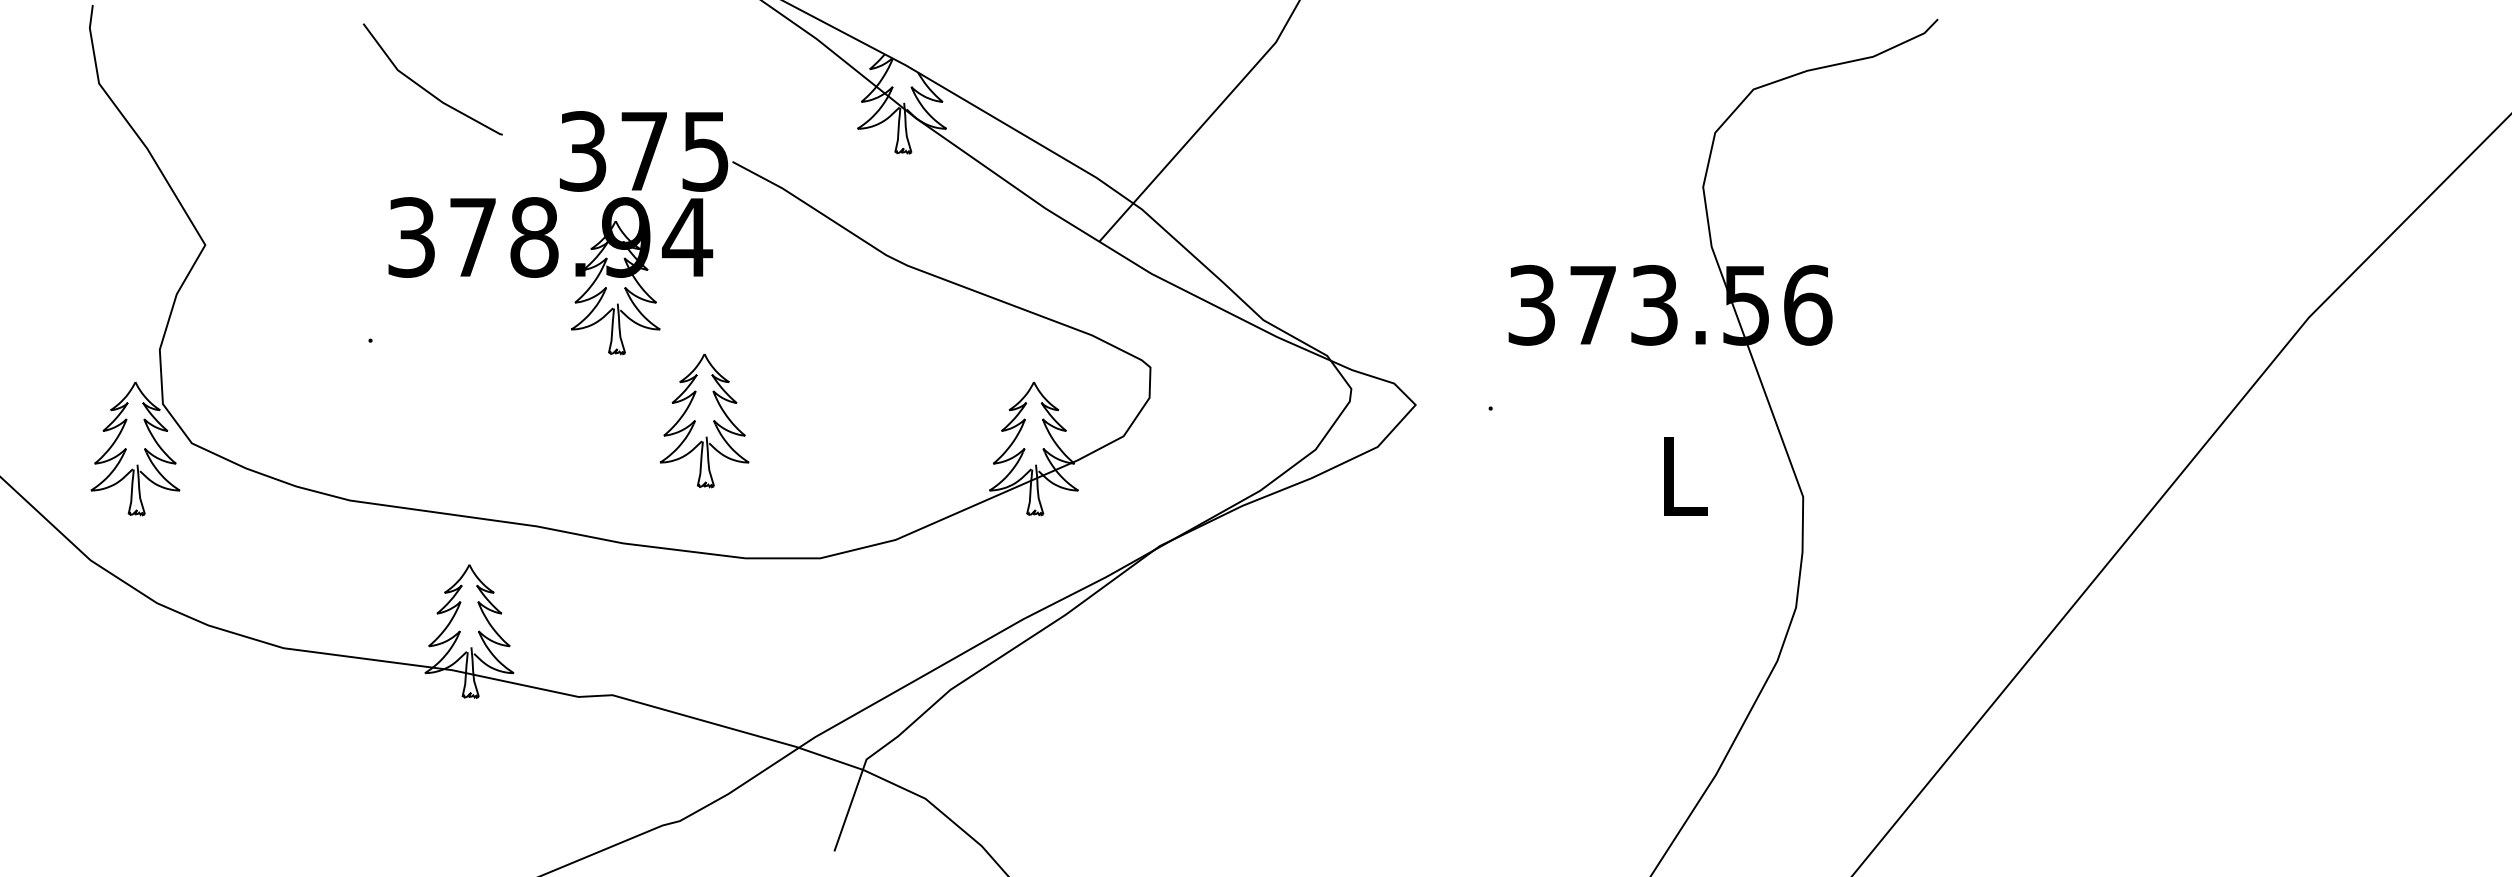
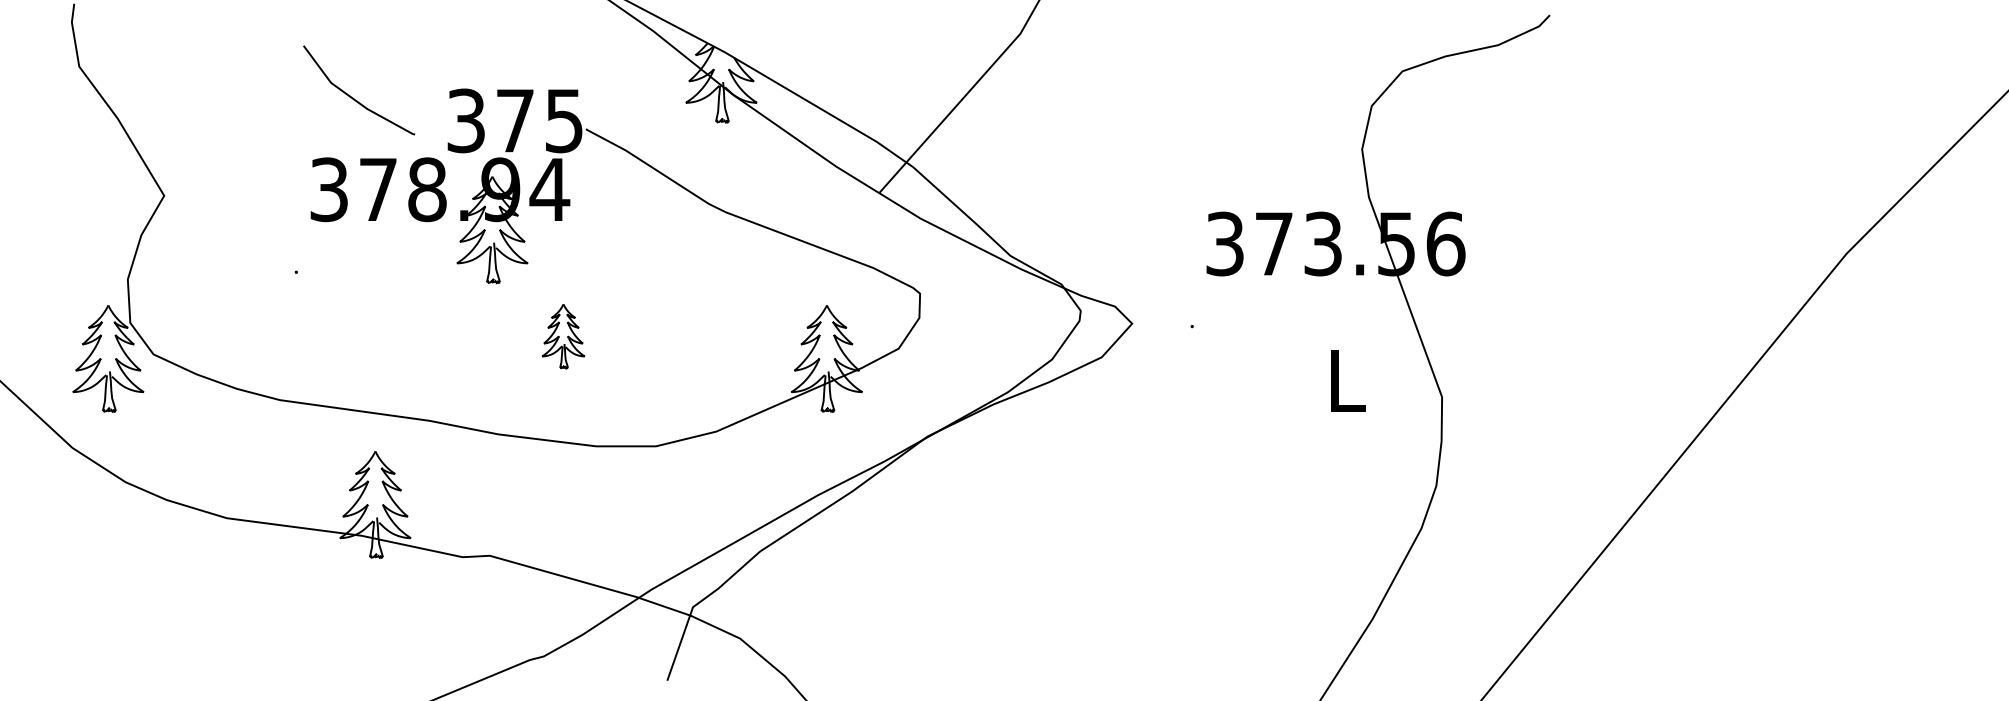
line: (425, 88) -> (353, 97), moved
part: (704, 420) -> (563, 336), size x0.6

